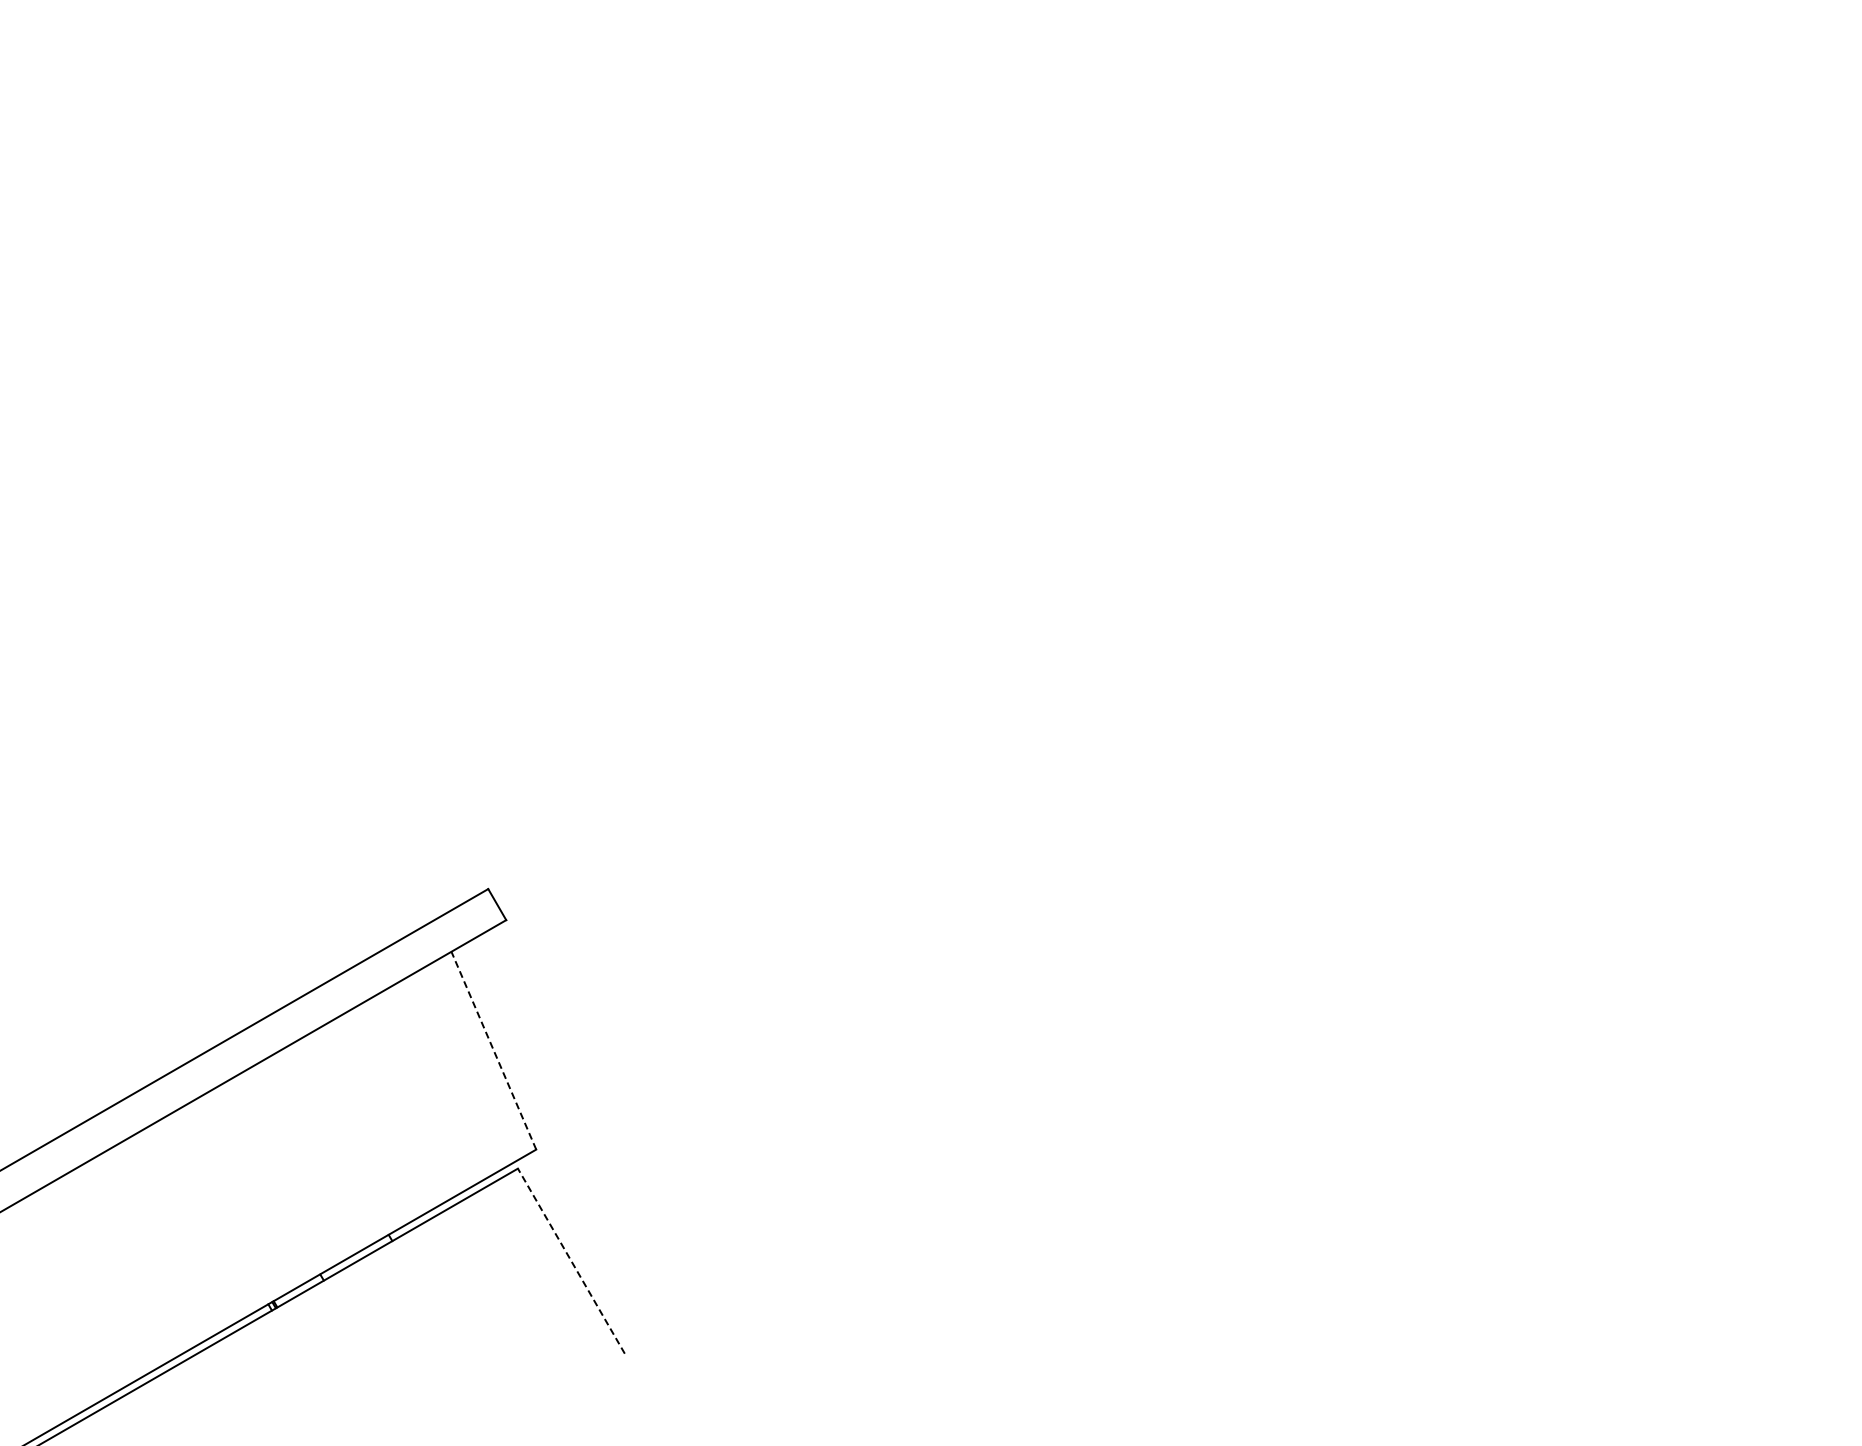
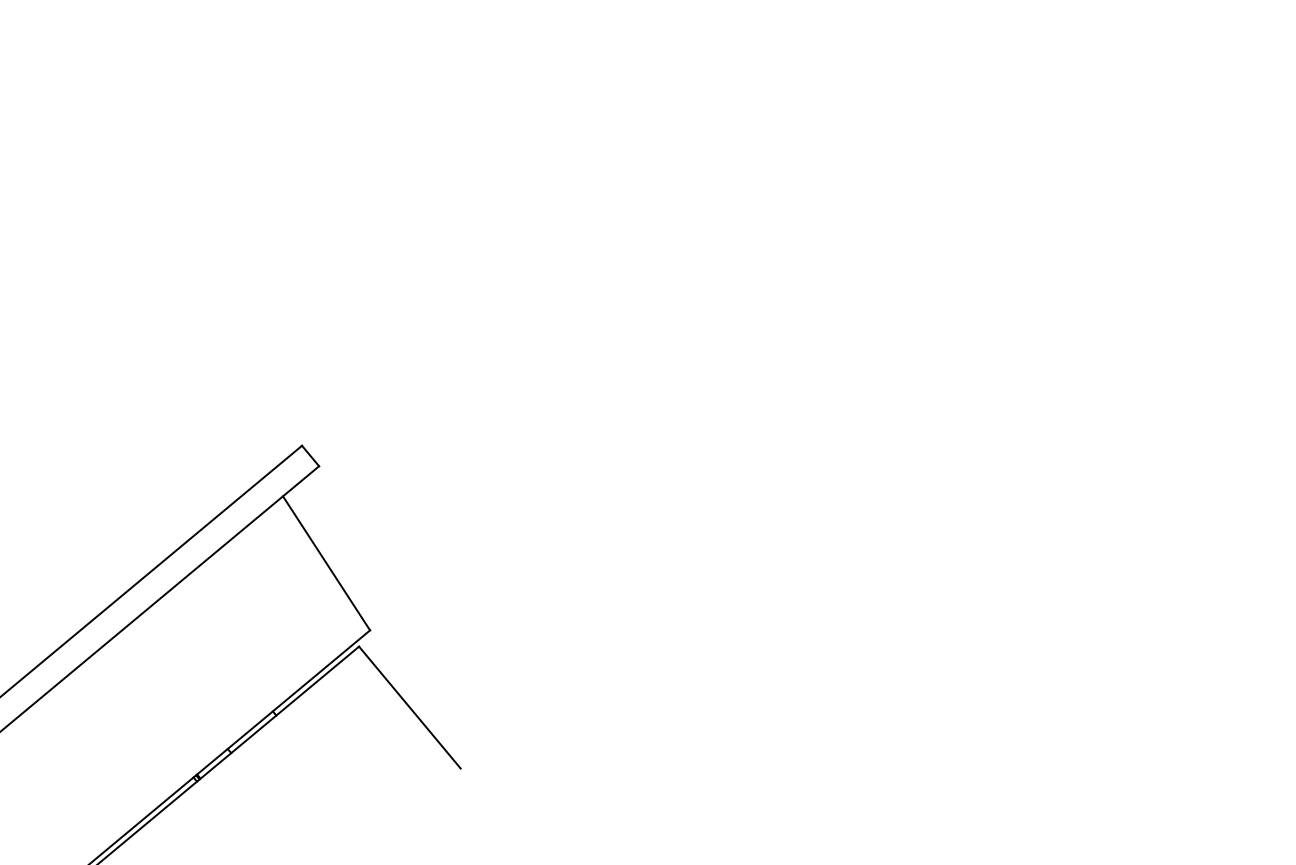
line: (493, 1050) -> (326, 563), dashed -> solid
line: (571, 1261) -> (410, 707), dashed -> solid

